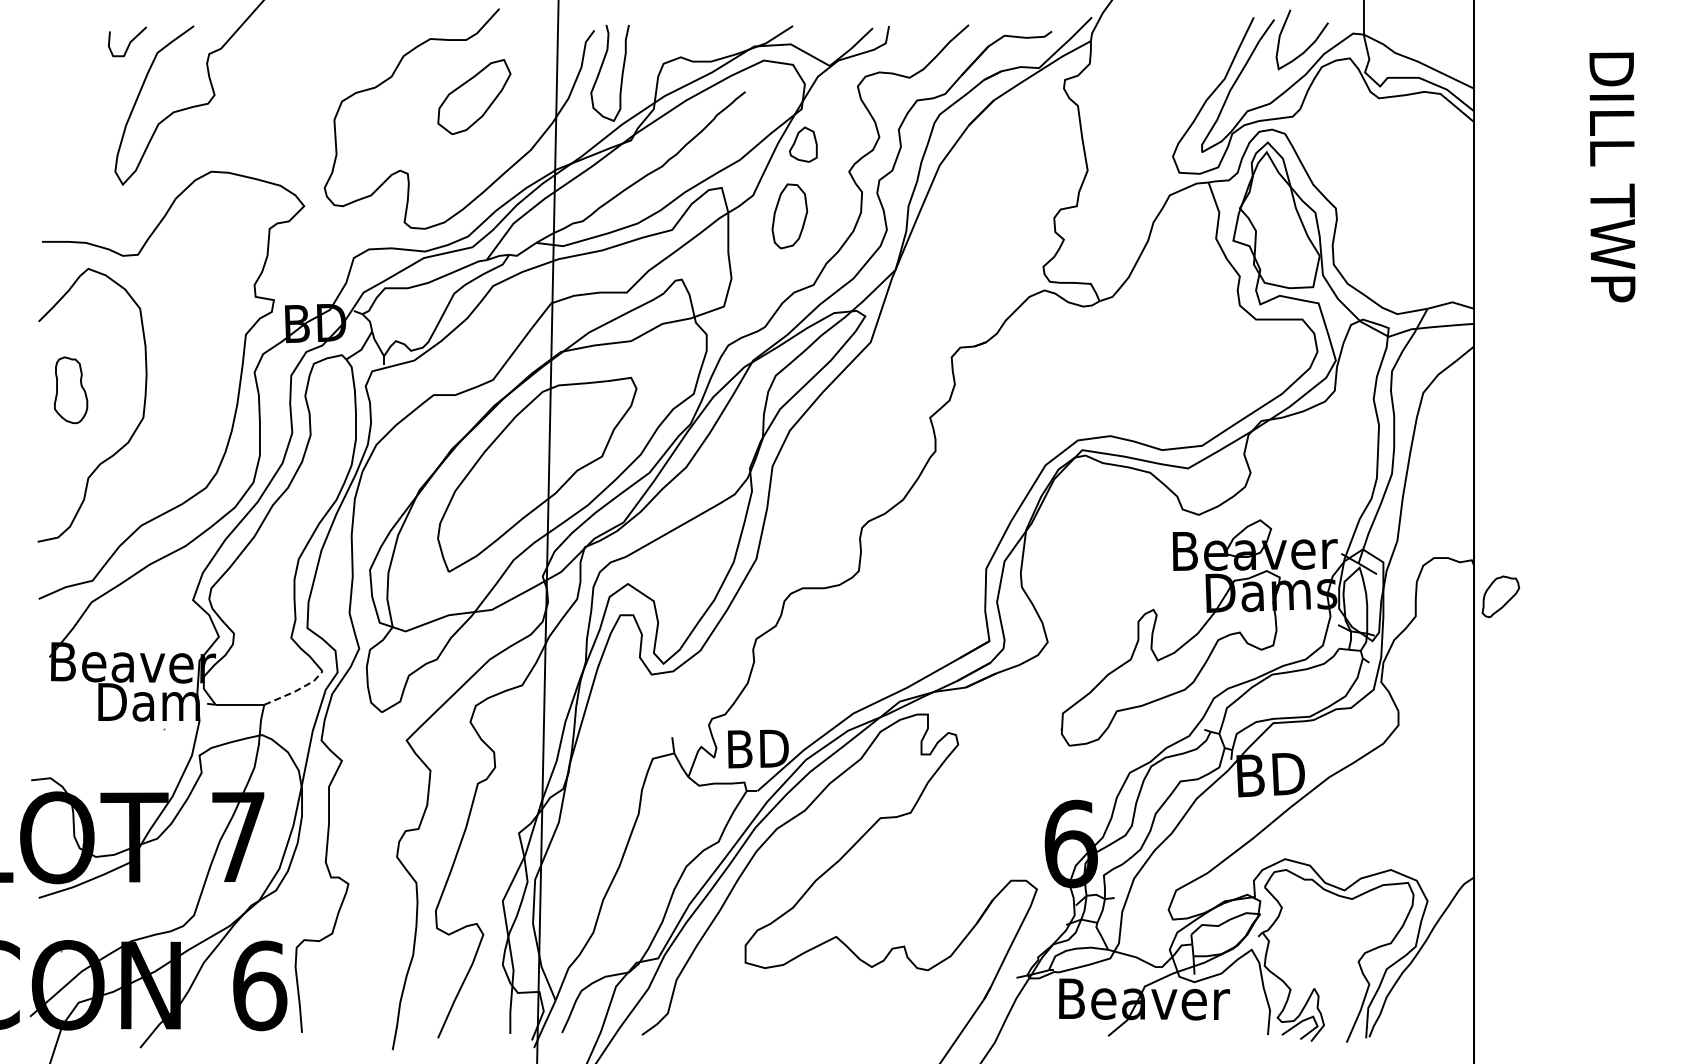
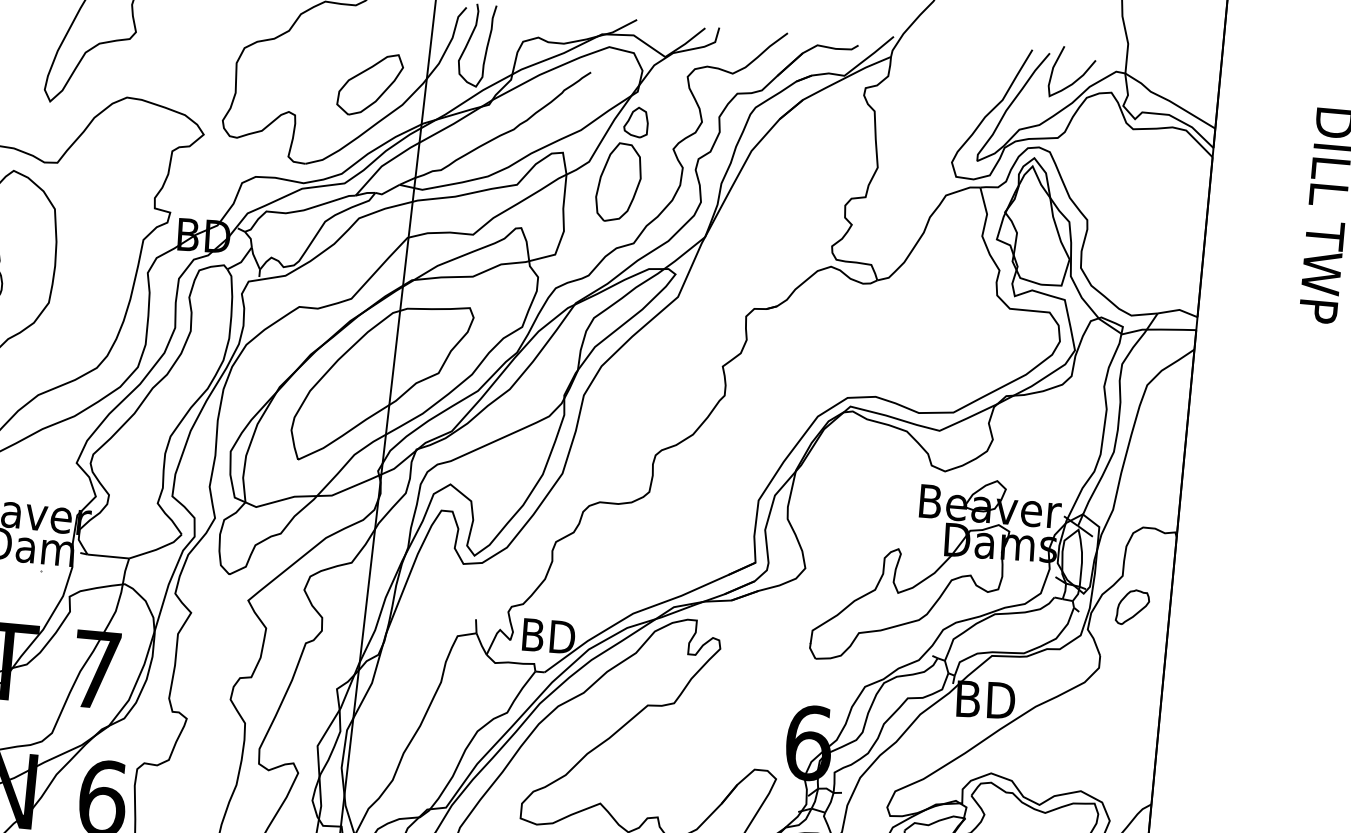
part: (474, 96) -> (370, 84), moved
part: (789, 216) -> (618, 182), size x1.43
part: (1500, 596) -> (1132, 607), moved
line: (296, 690) -> (157, 548), dashed -> solid

